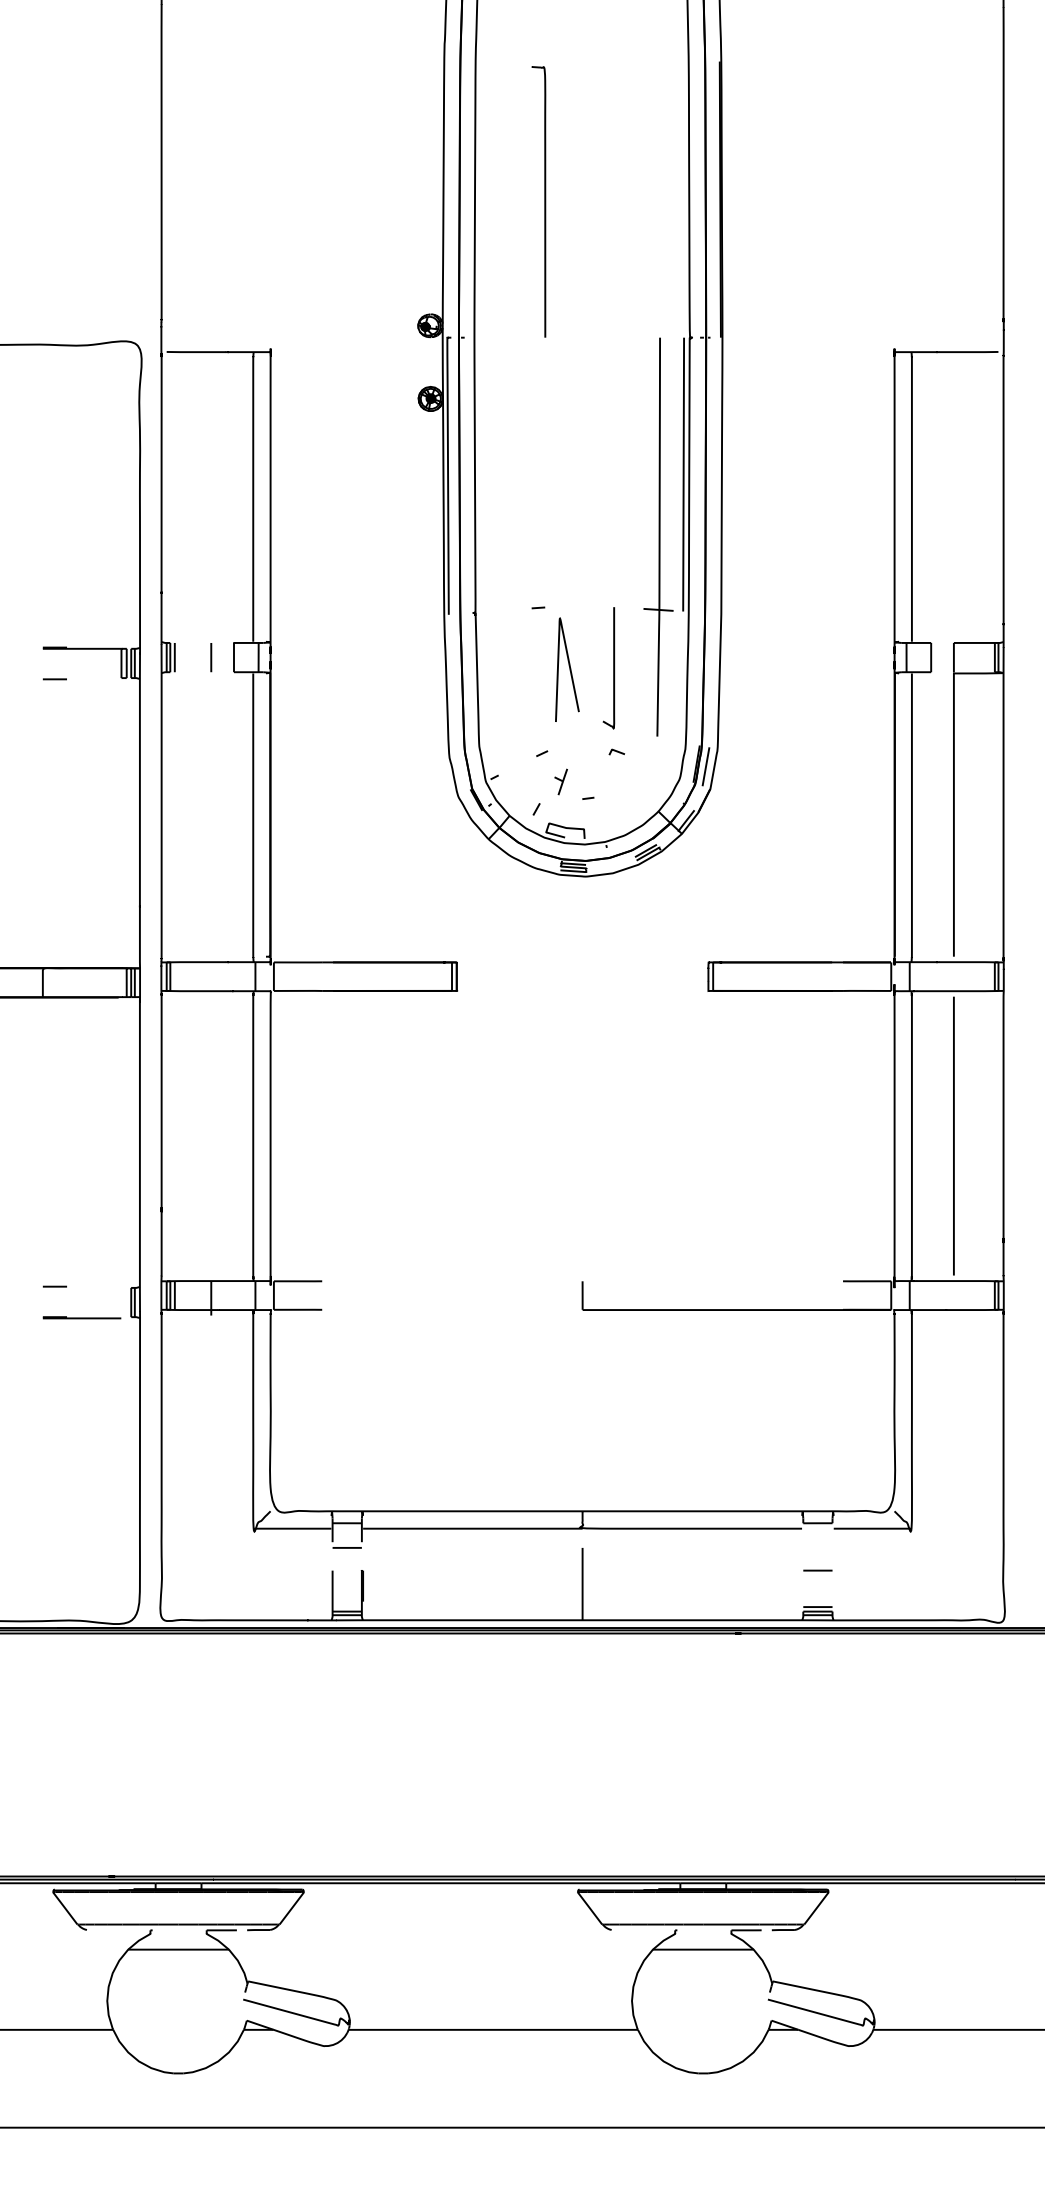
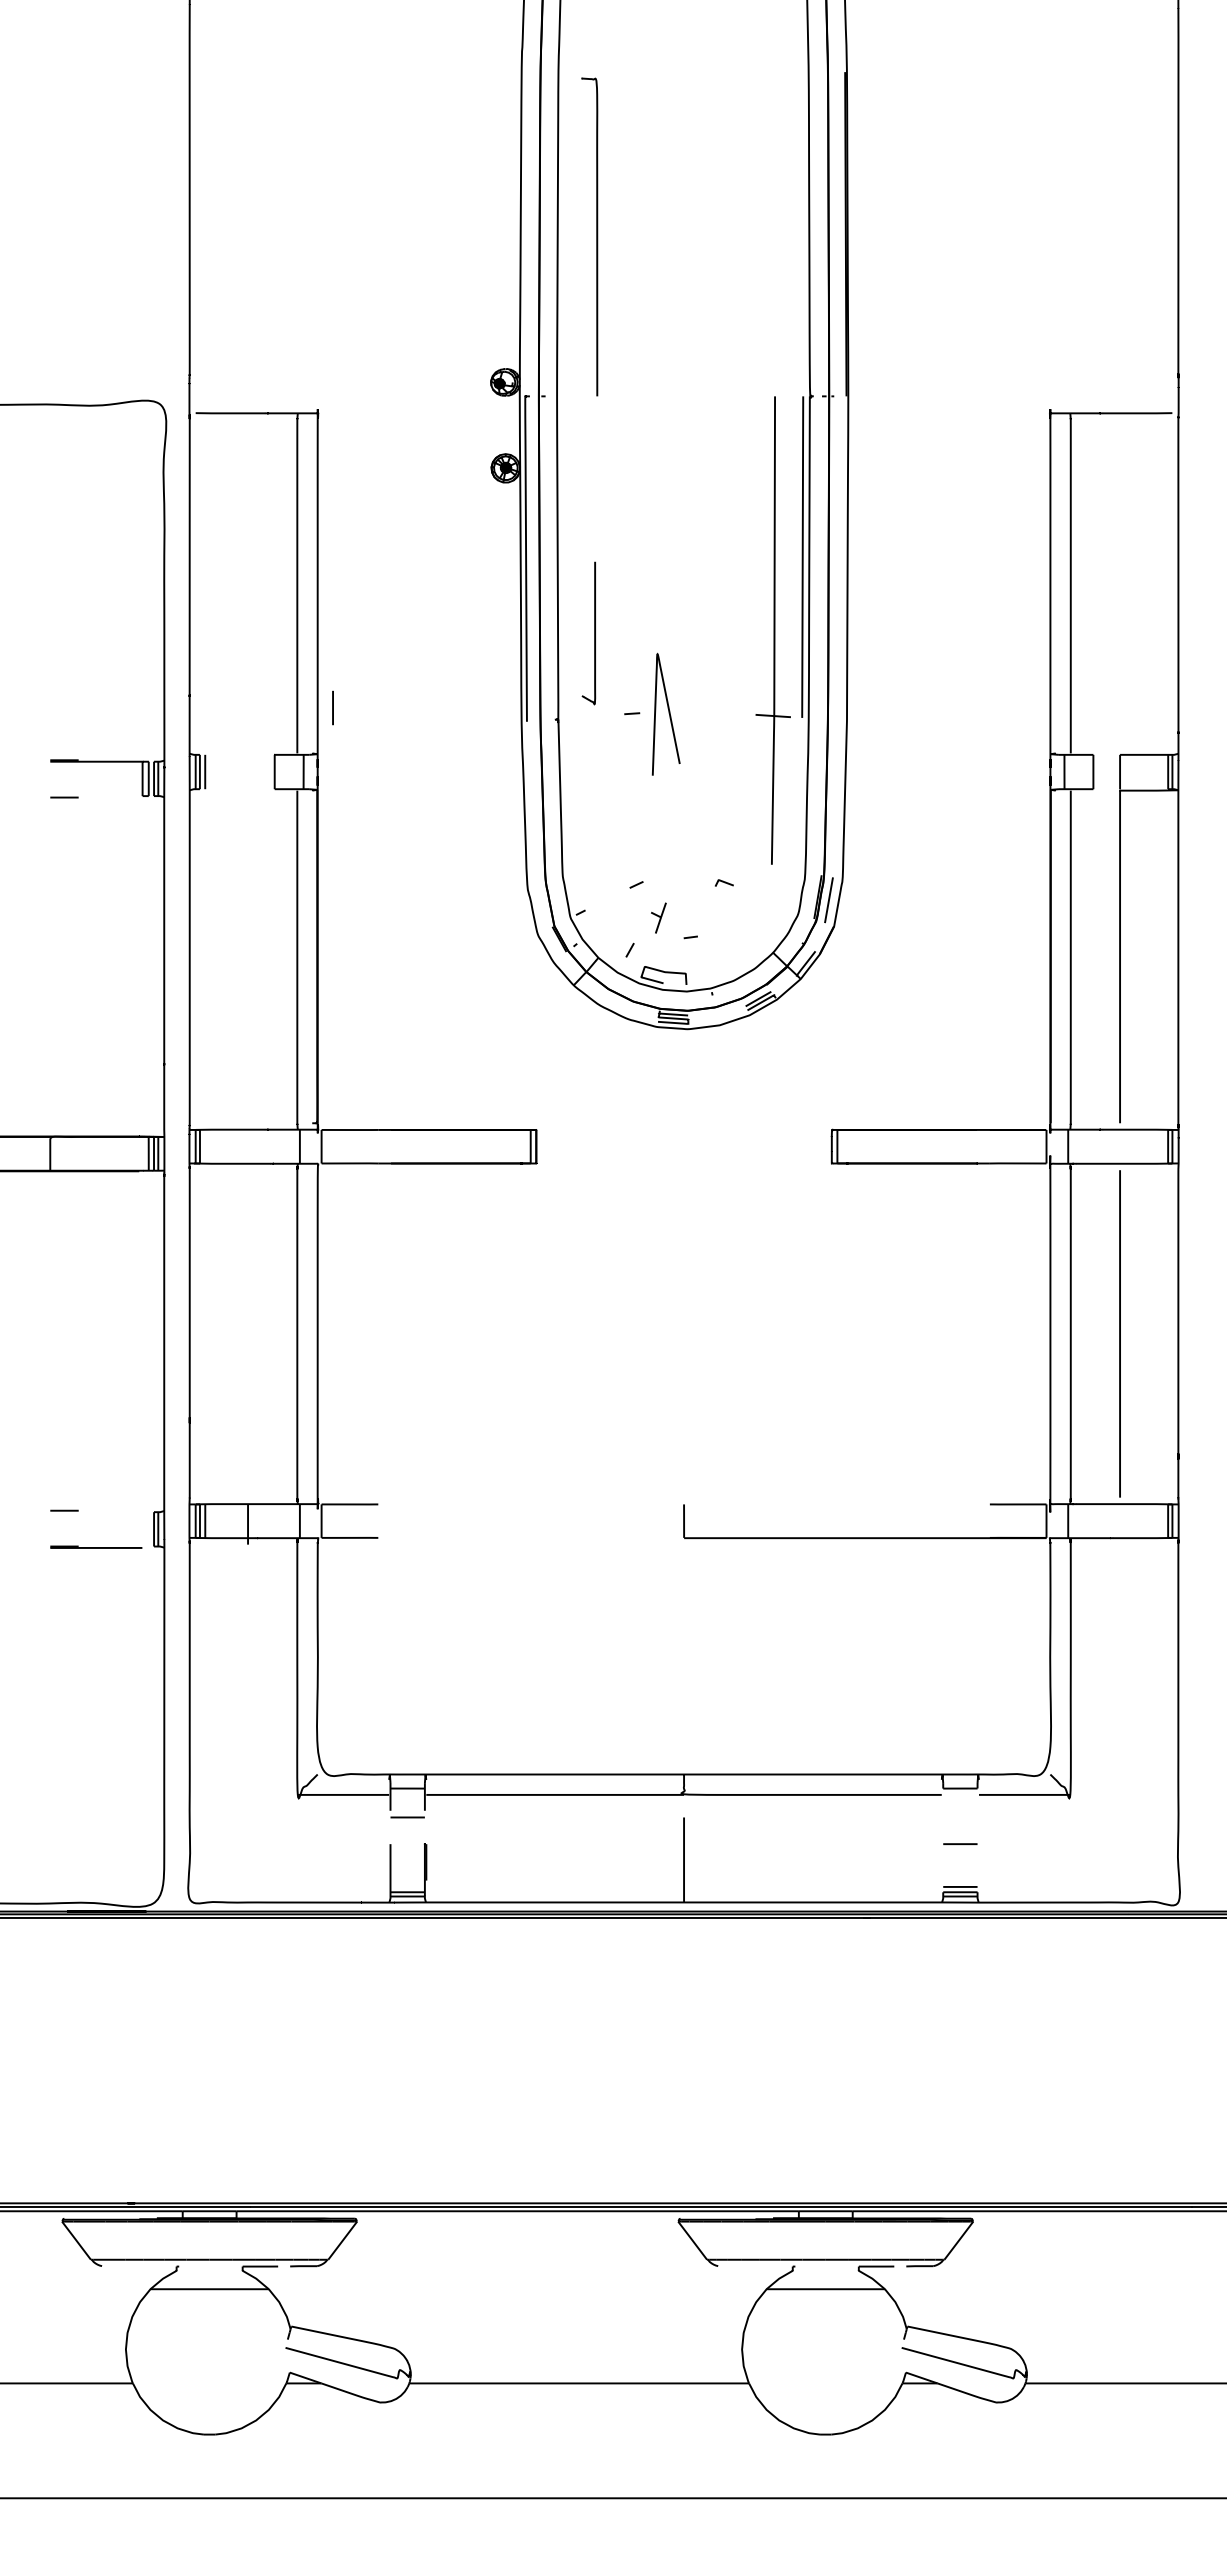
curve: (544, 201) -> (596, 236), moved
line: (210, 657) -> (332, 707), moved
curve: (613, 668) -> (594, 633), moved
curve: (569, 669) -> (668, 713), moved

